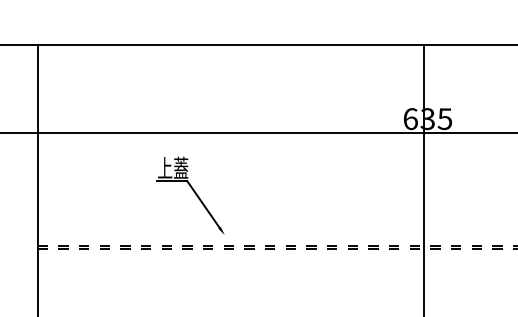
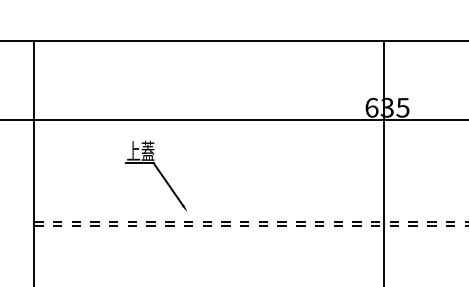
part: (190, 194) -> (156, 175), moved

